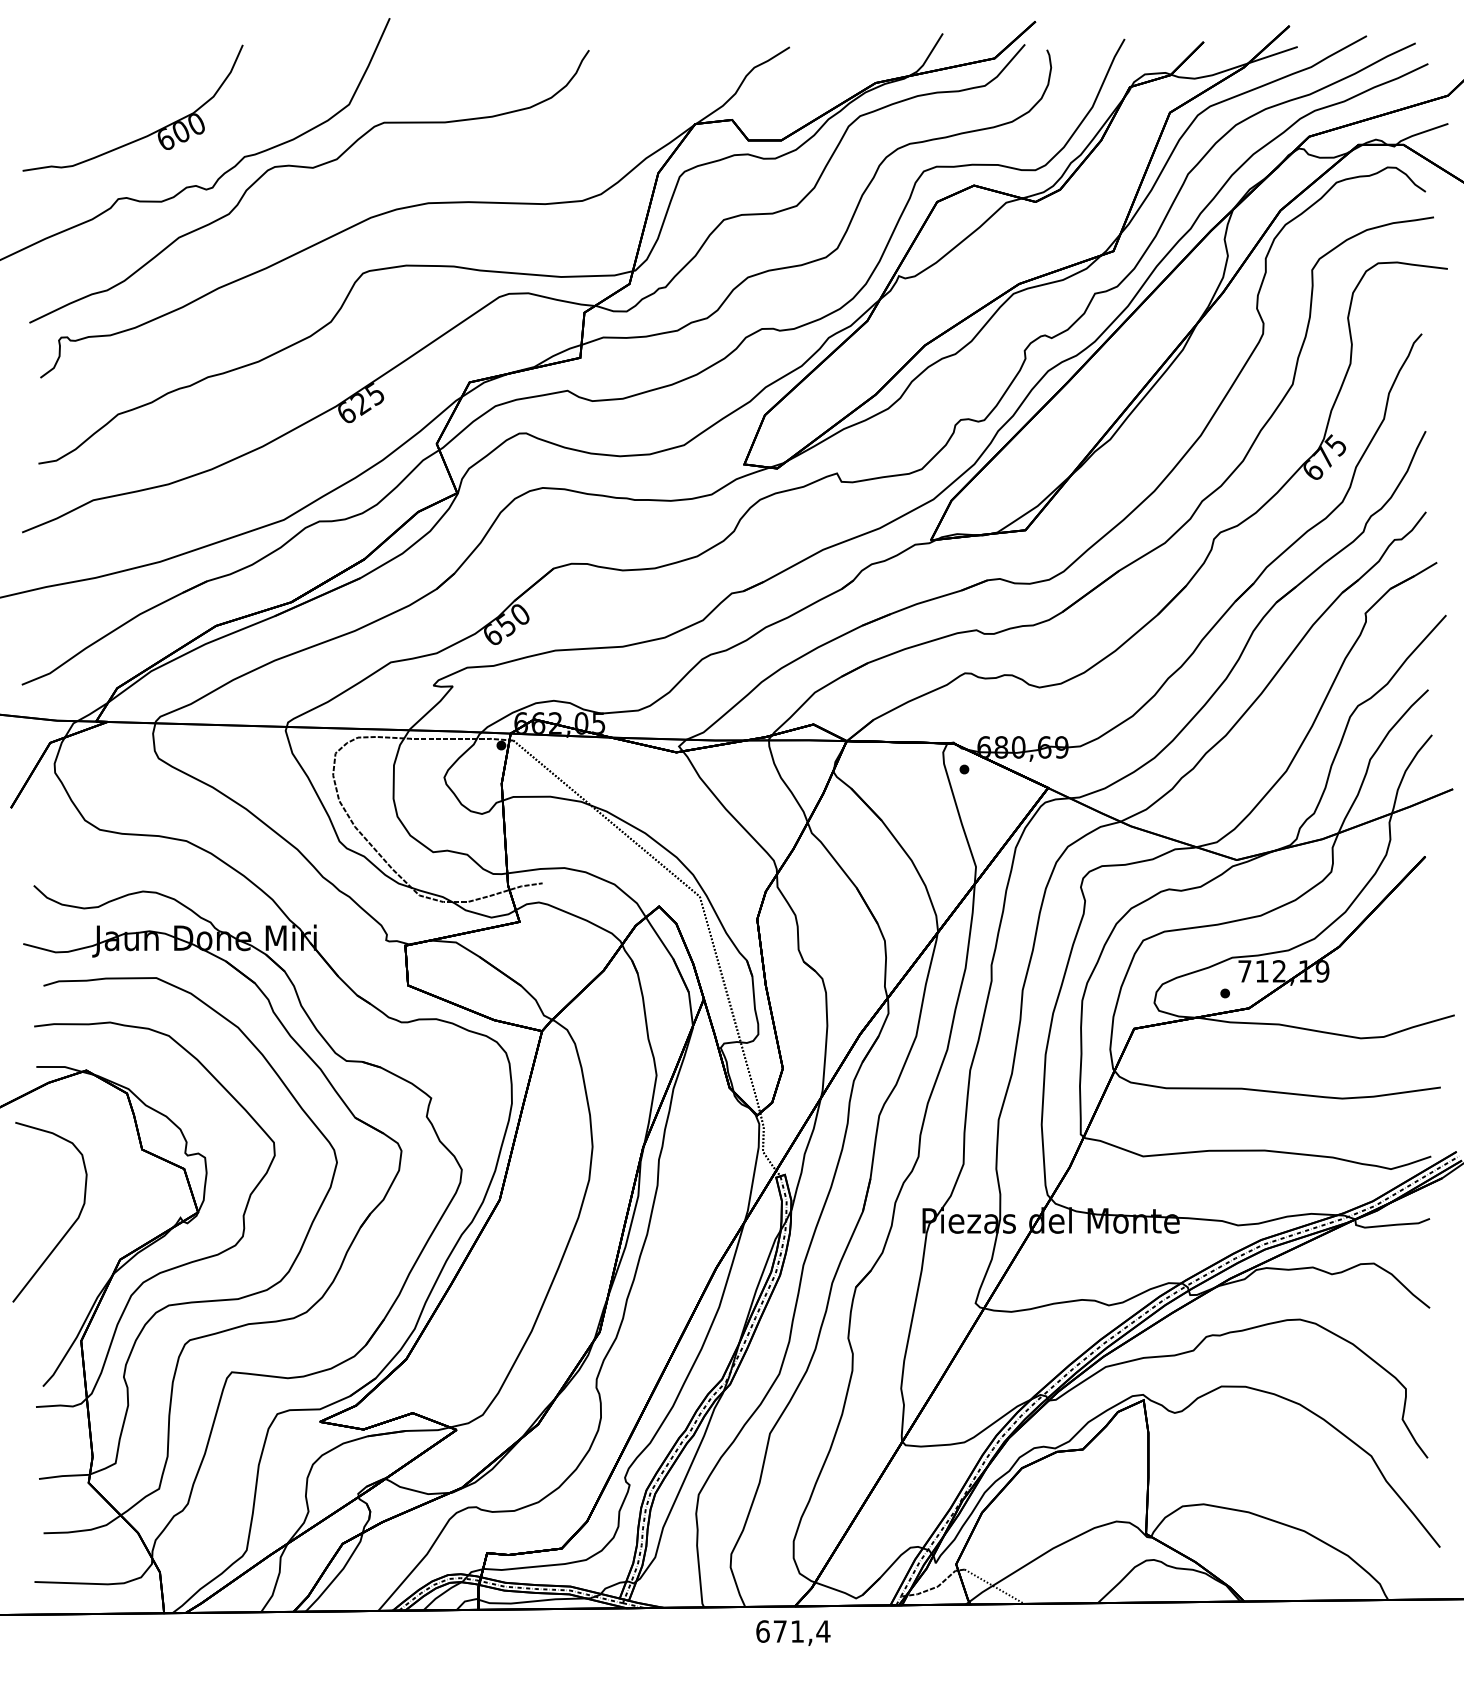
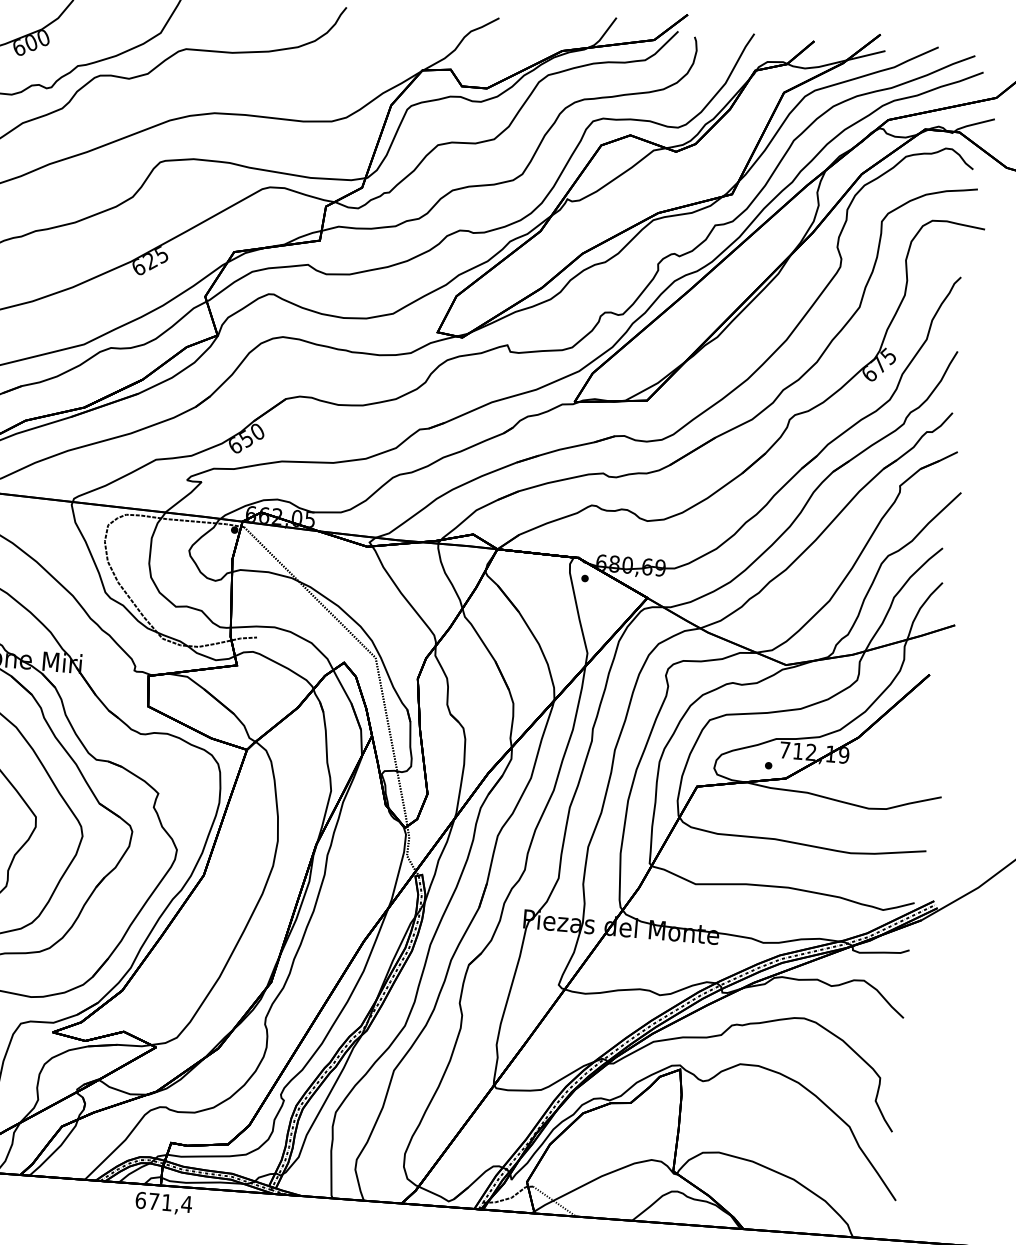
text: (793, 1632) -> (164, 1203), moved

